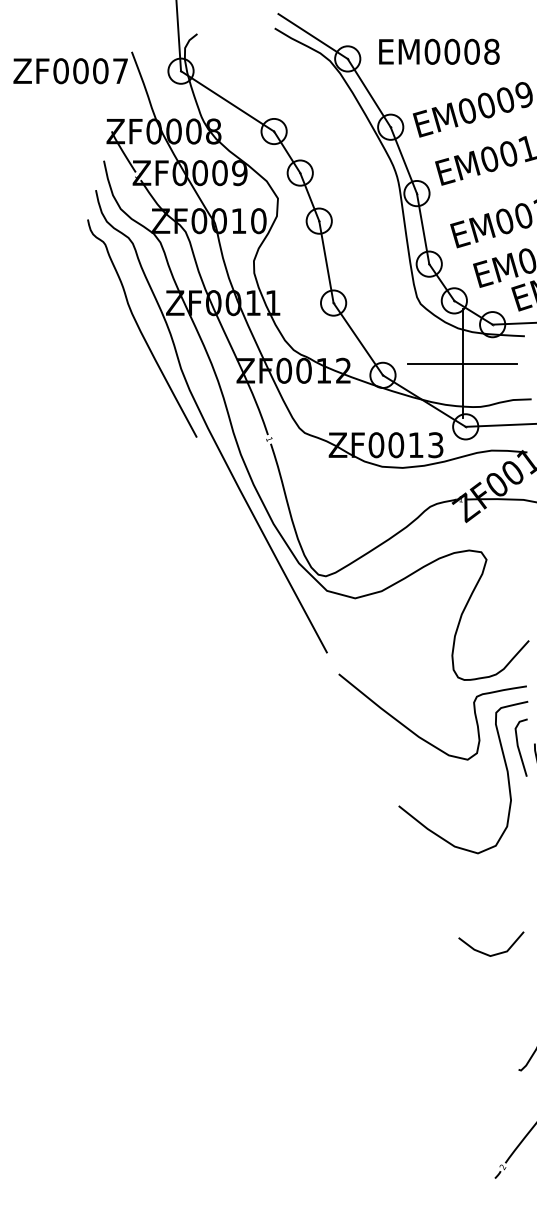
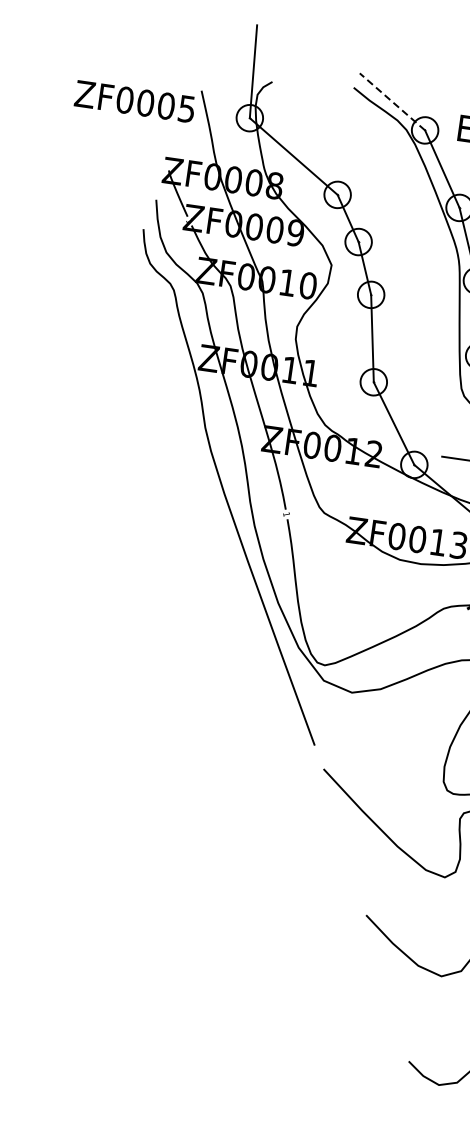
line: (312, 36) -> (391, 101), solid -> dashed
text: (120, 71) -> (186, 109), ZF0007 -> ZF0005
curve: (140, 328) -> (169, 379), removed

